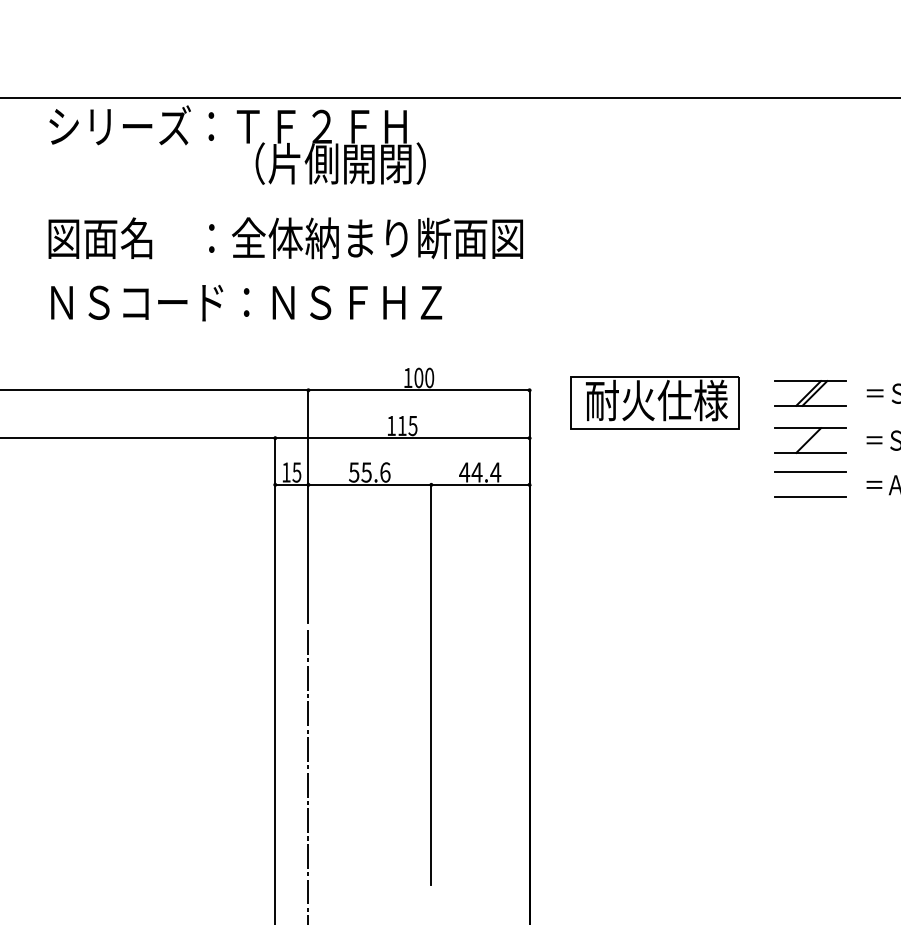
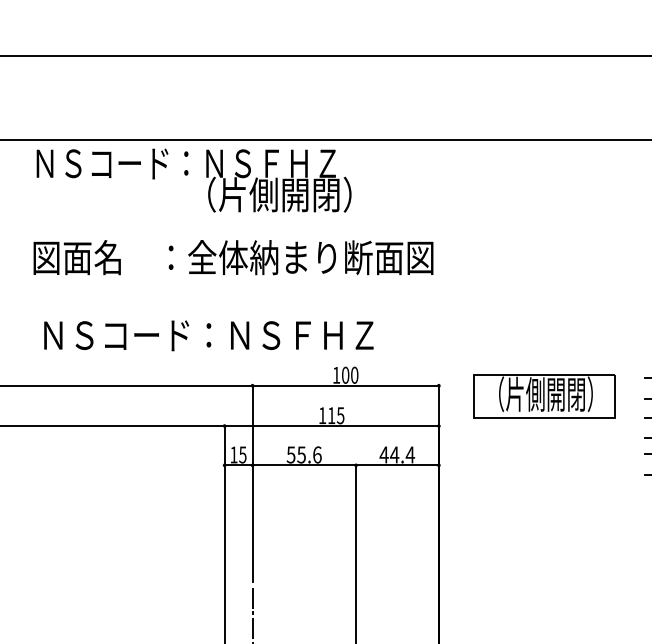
text: (228, 125) -> (185, 162), シリーズ：ＴＦ２ＦＨ -> ＮＳコード：ＮＳＦＨＺ
text: (246, 302) -> (208, 335), moved
text: (656, 400) -> (545, 394), 耐火仕様 -> （片側開閉）

